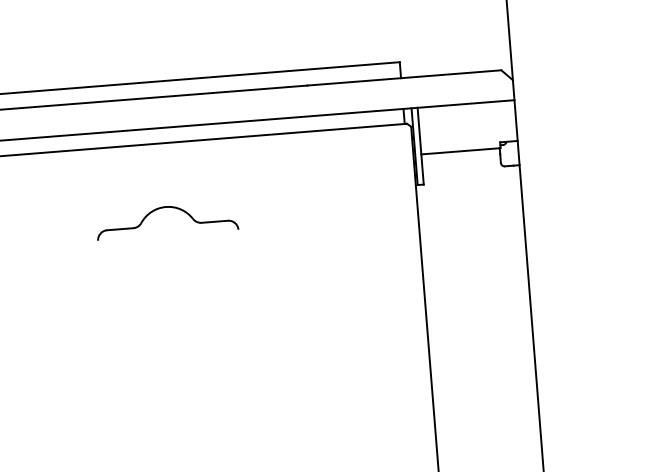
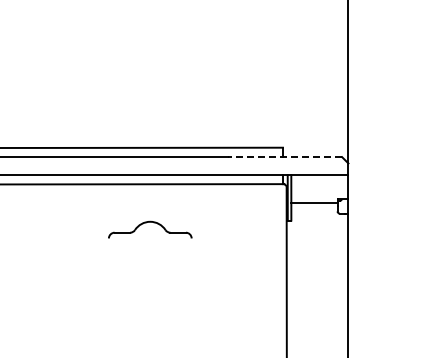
line: (403, 78) -> (284, 157), solid -> dashed
part: (171, 209) -> (153, 223), moved

